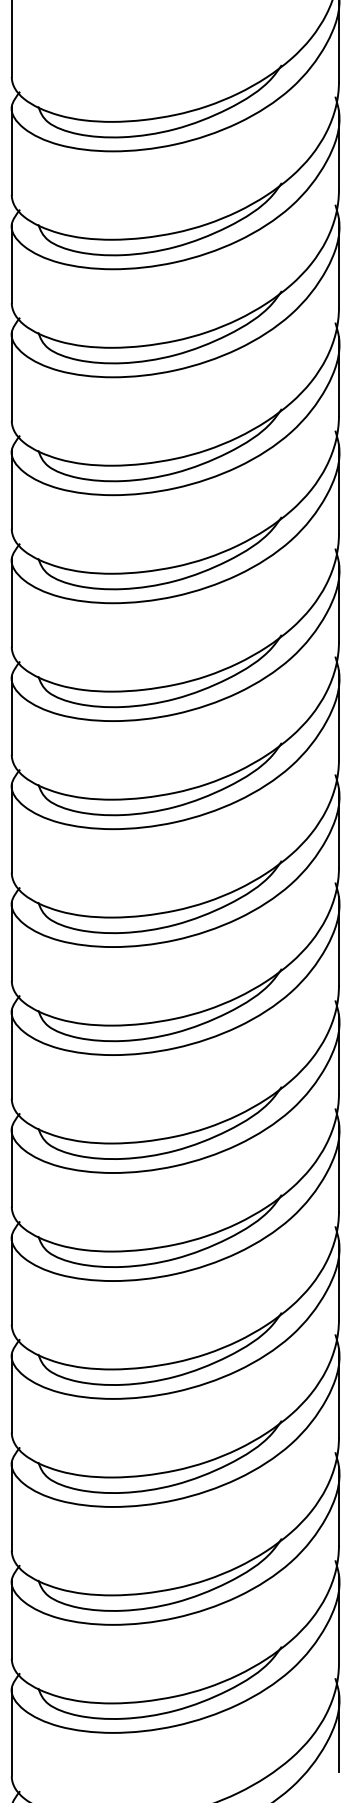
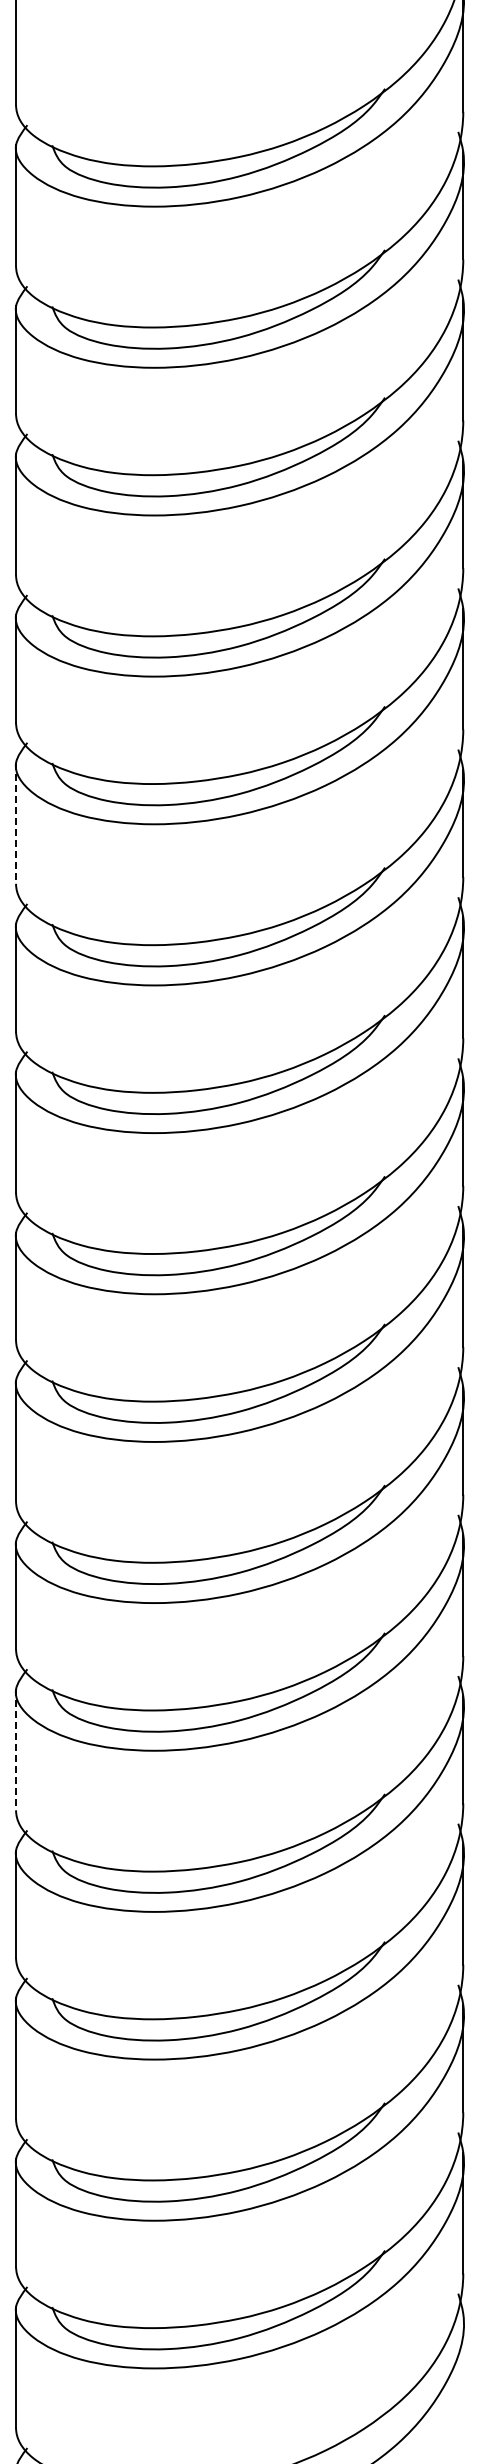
line: (12, 602) -> (16, 823), solid -> dashed
line: (12, 1280) -> (16, 1750), solid -> dashed
line: (339, 1732) -> (463, 2367), removed

